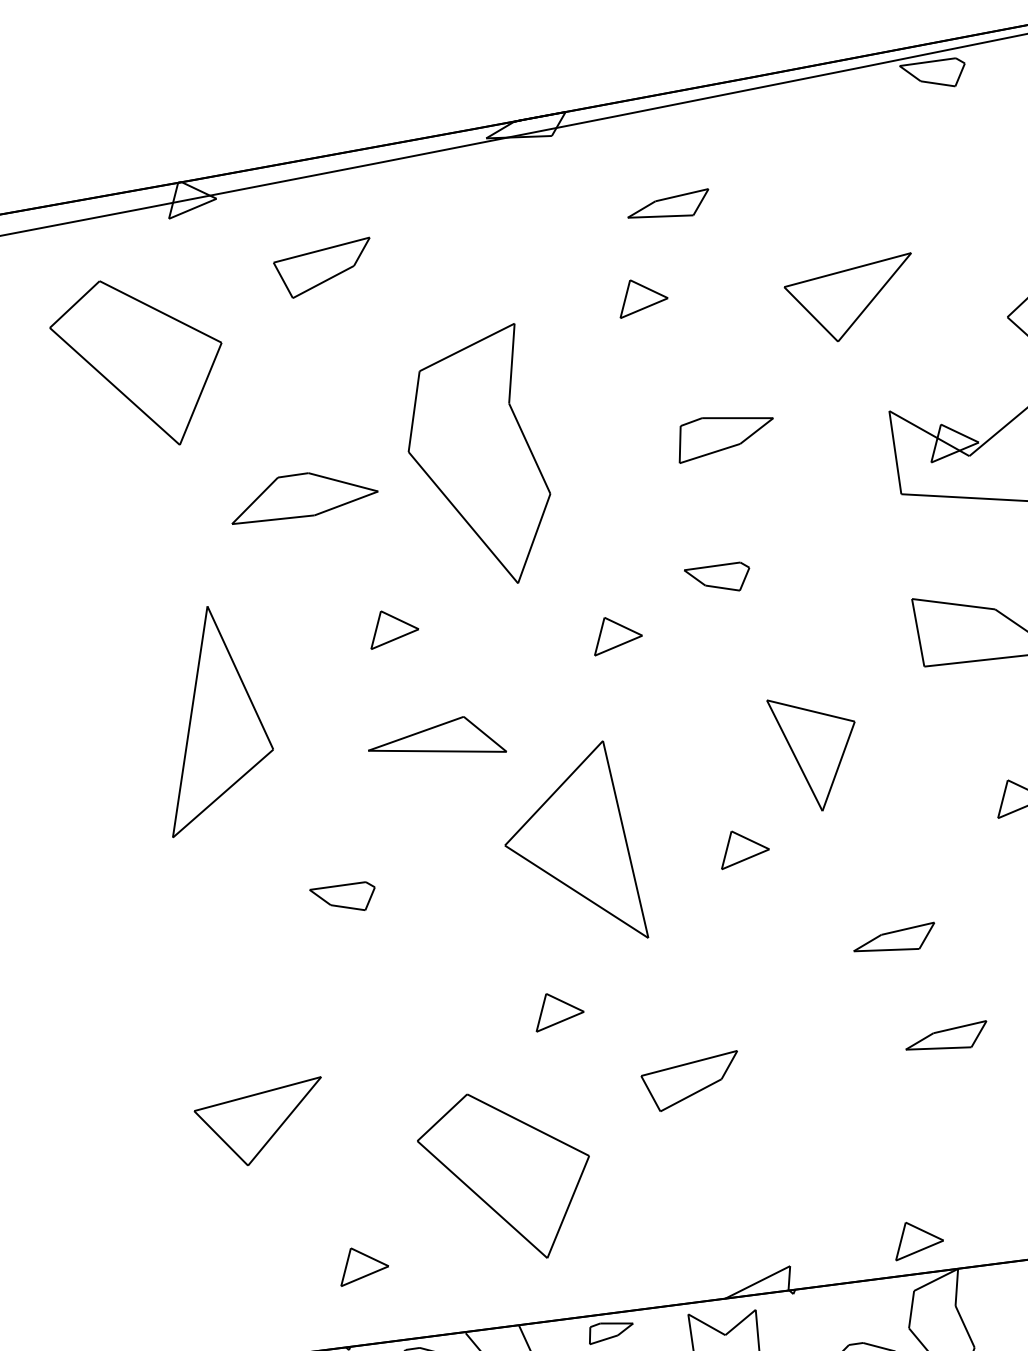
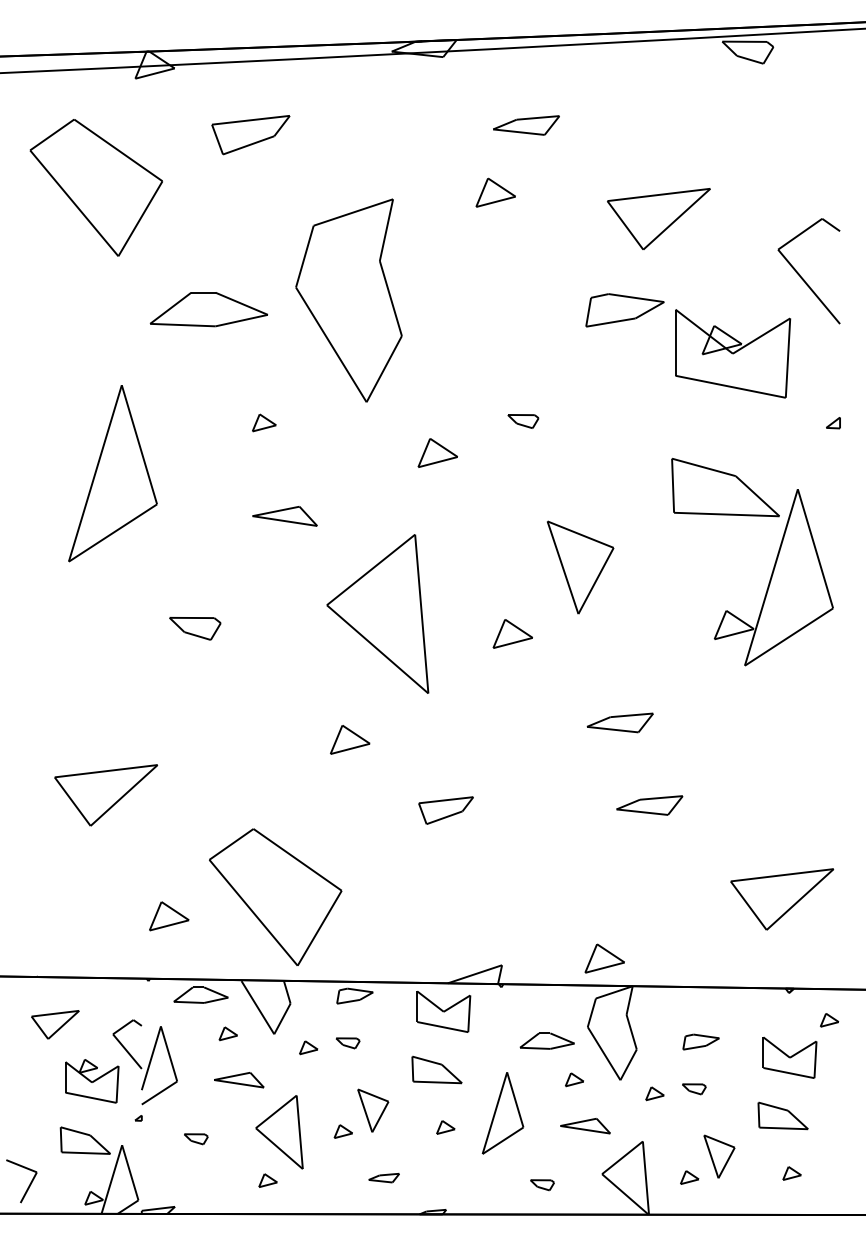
part: (724, 435) -> (624, 310), moved
part: (718, 579) -> (523, 421), size x0.6
part: (393, 627) -> (264, 422), size x0.6
part: (435, 741) -> (284, 516), size x0.6
part: (691, 1081) -> (445, 810), size x0.7
part: (507, 1175) -> (275, 896), moved

